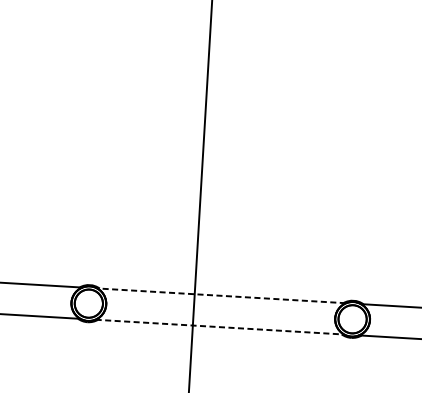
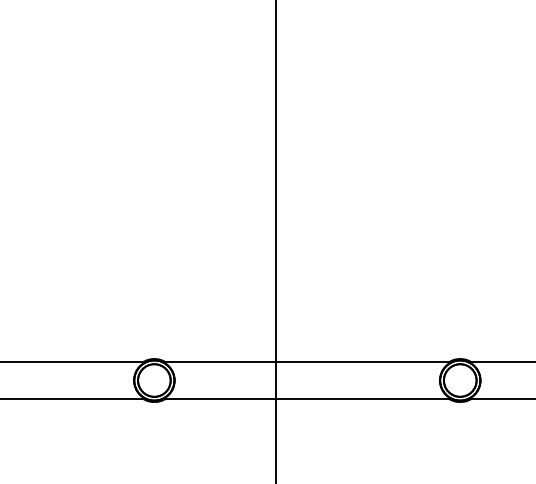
line: (221, 295) -> (307, 362), dashed -> solid
line: (219, 326) -> (307, 398), dashed -> solid

